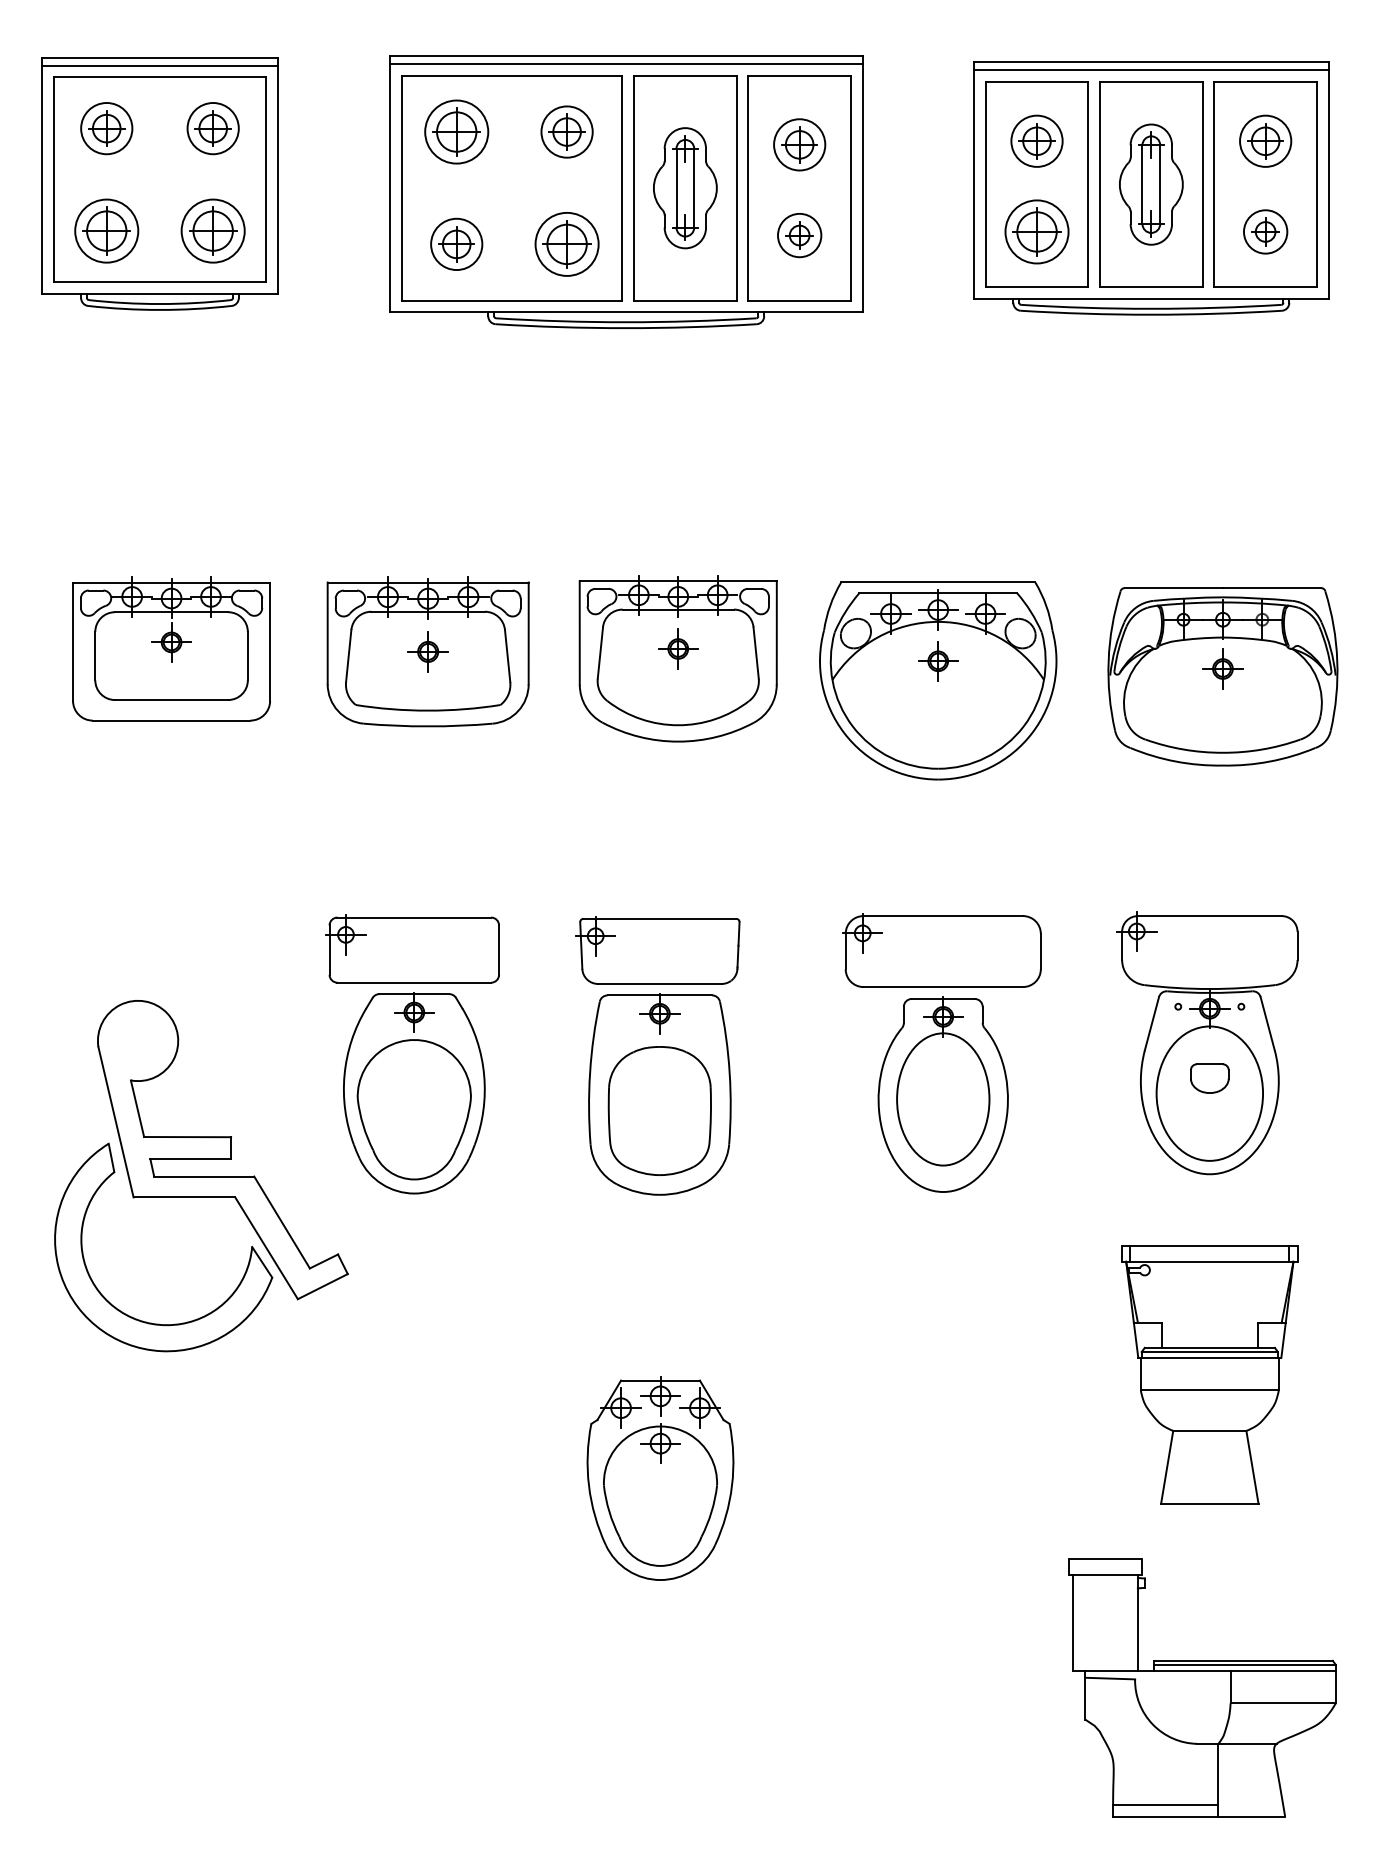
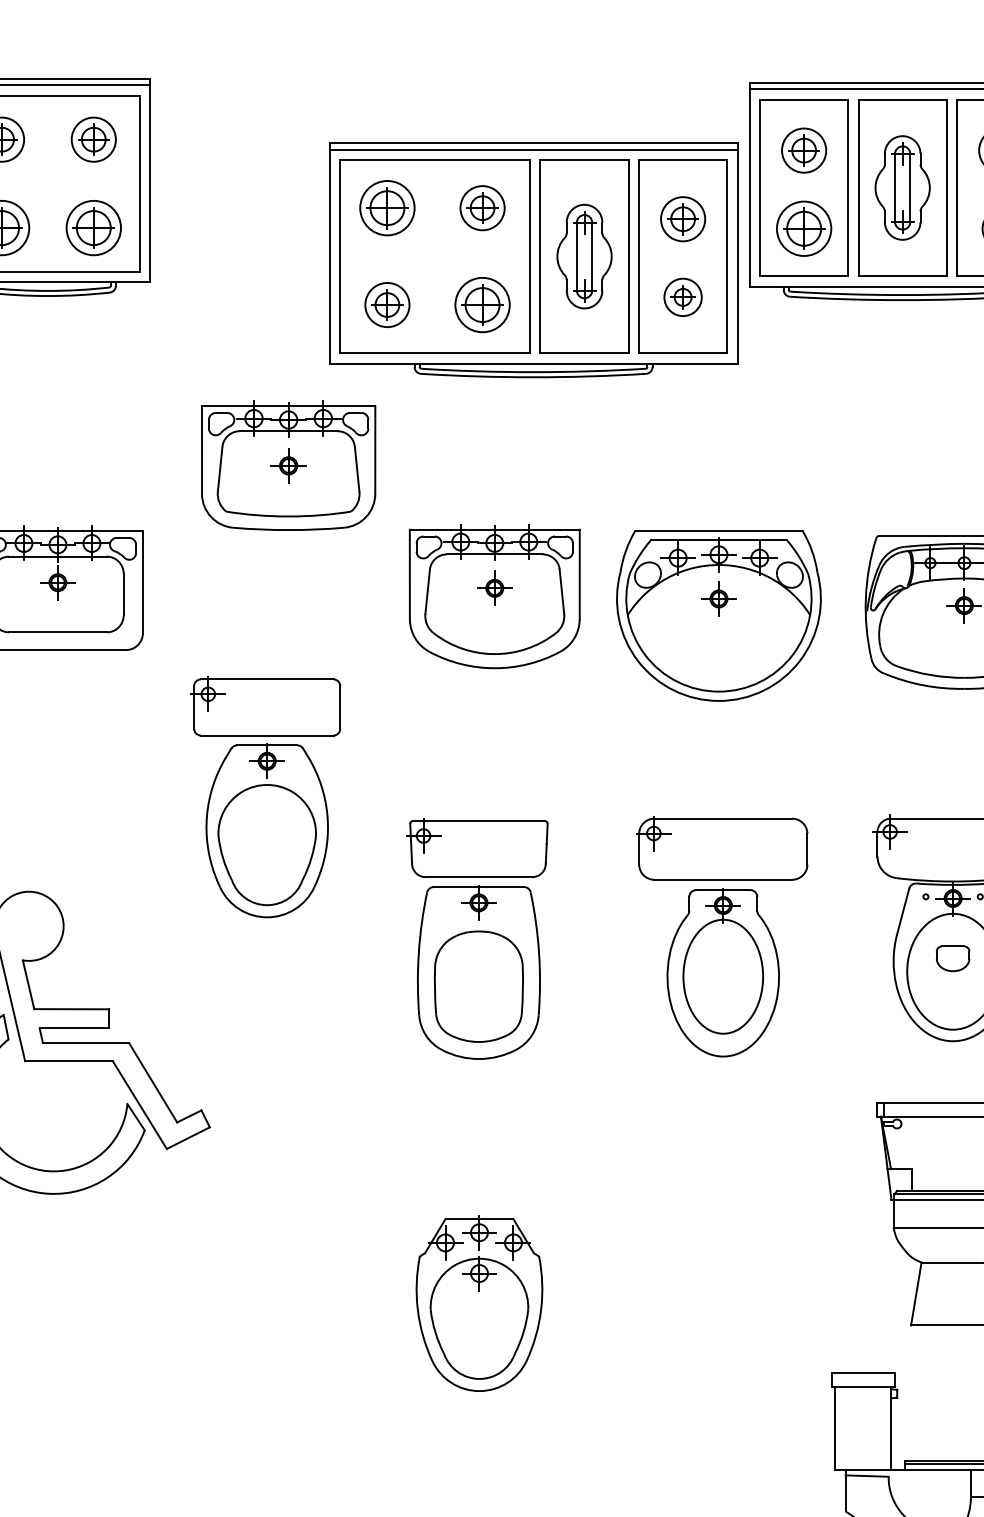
part: (626, 191) -> (533, 259), moved
part: (427, 651) -> (288, 465), moved
part: (412, 1054) -> (265, 797), moved

